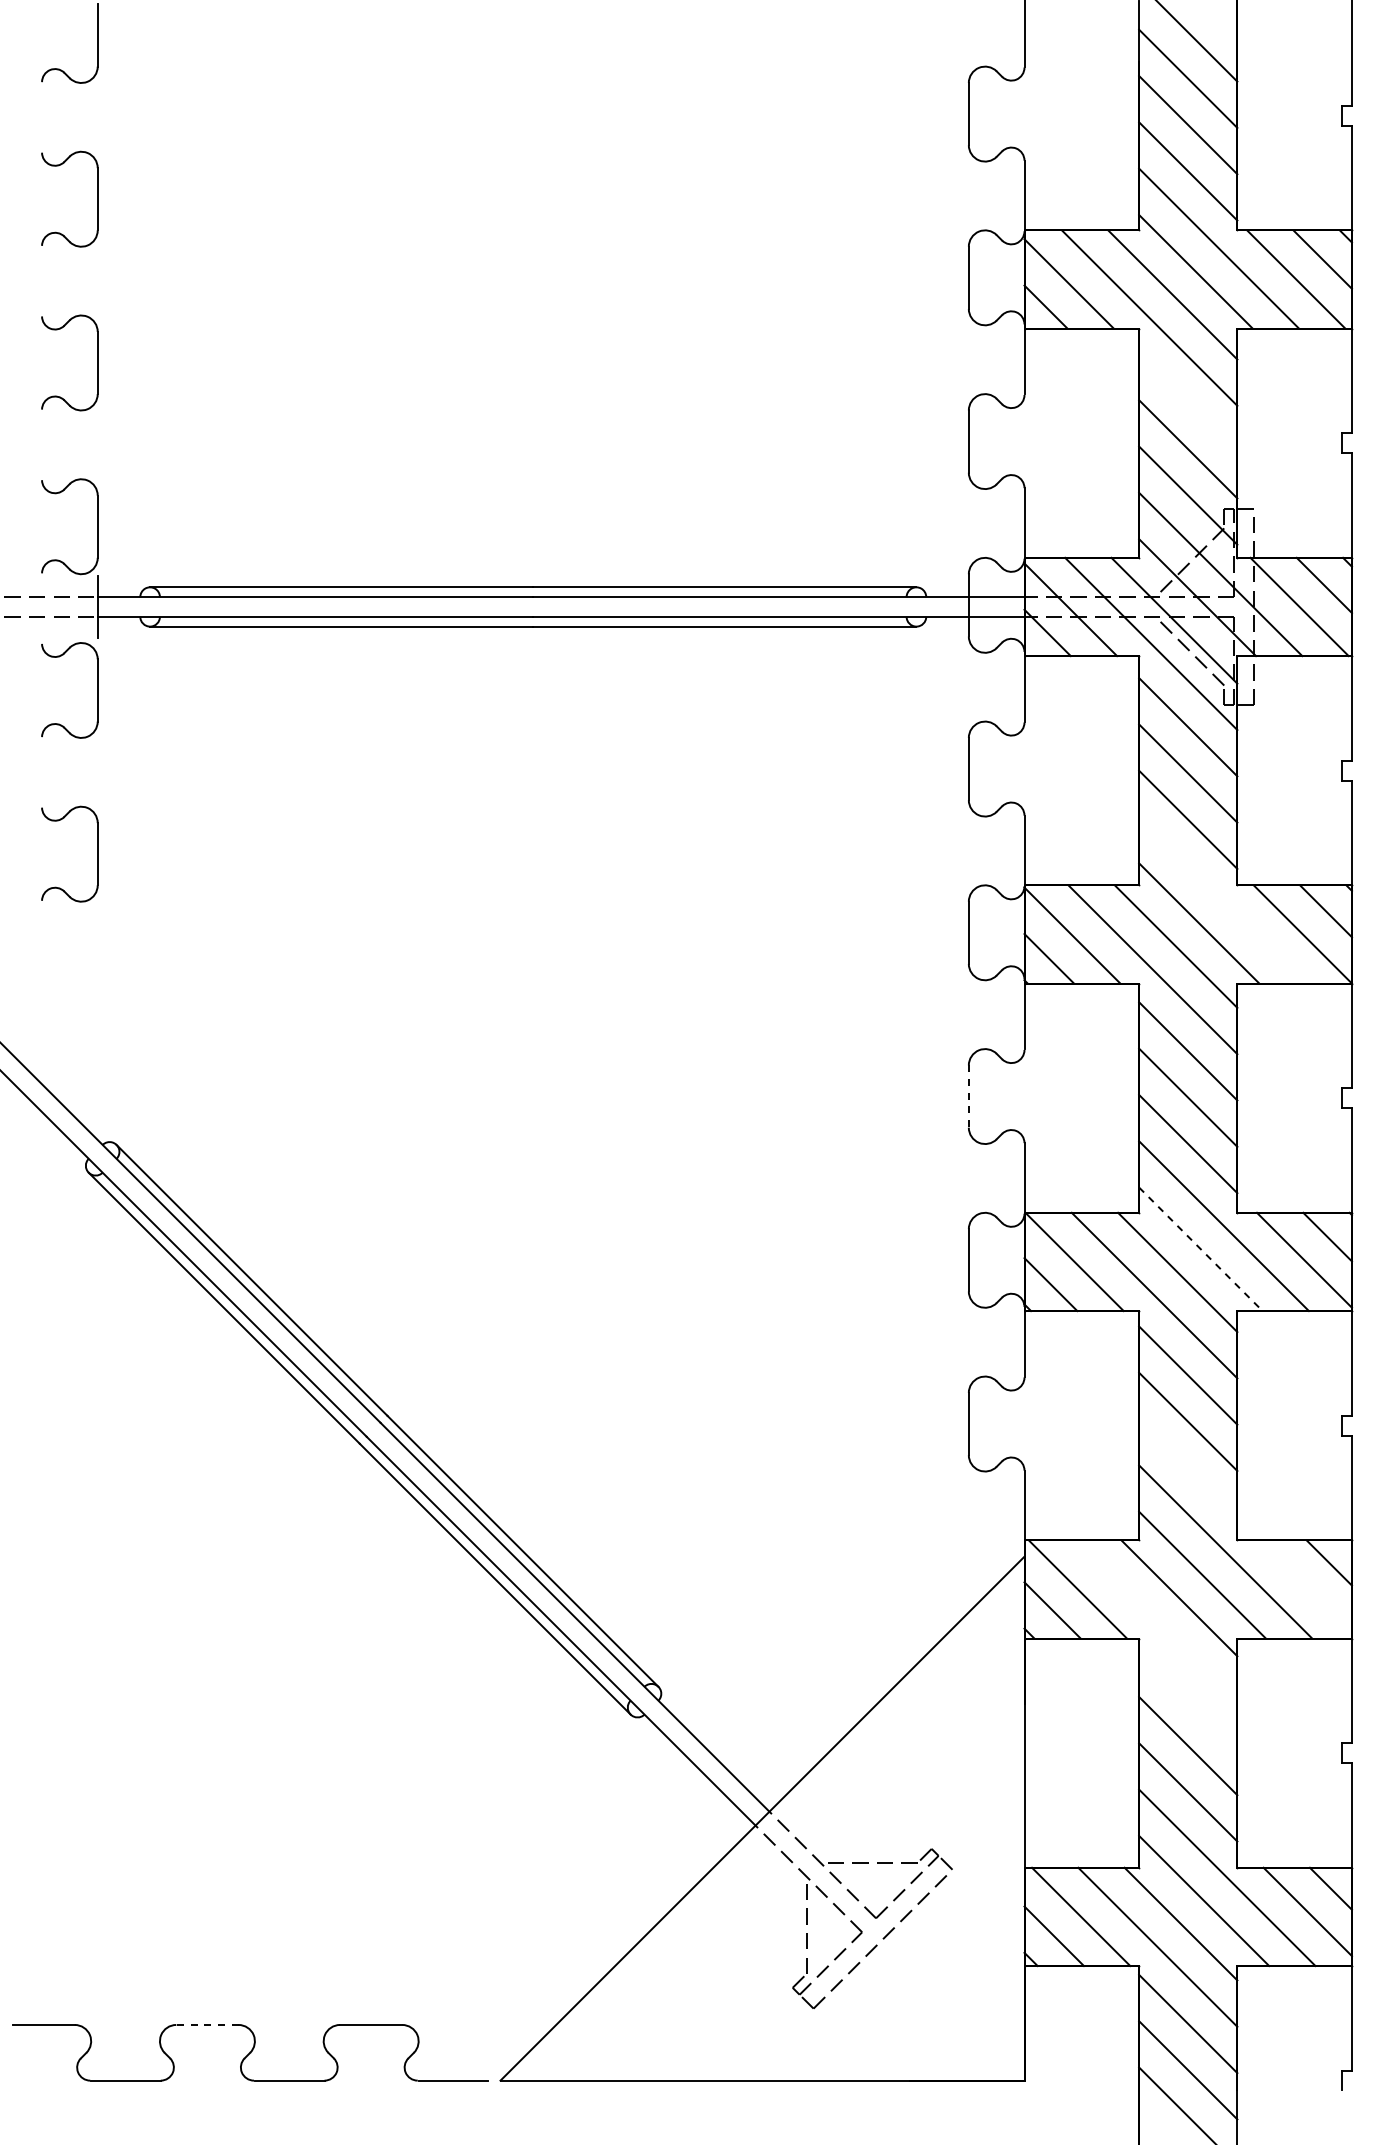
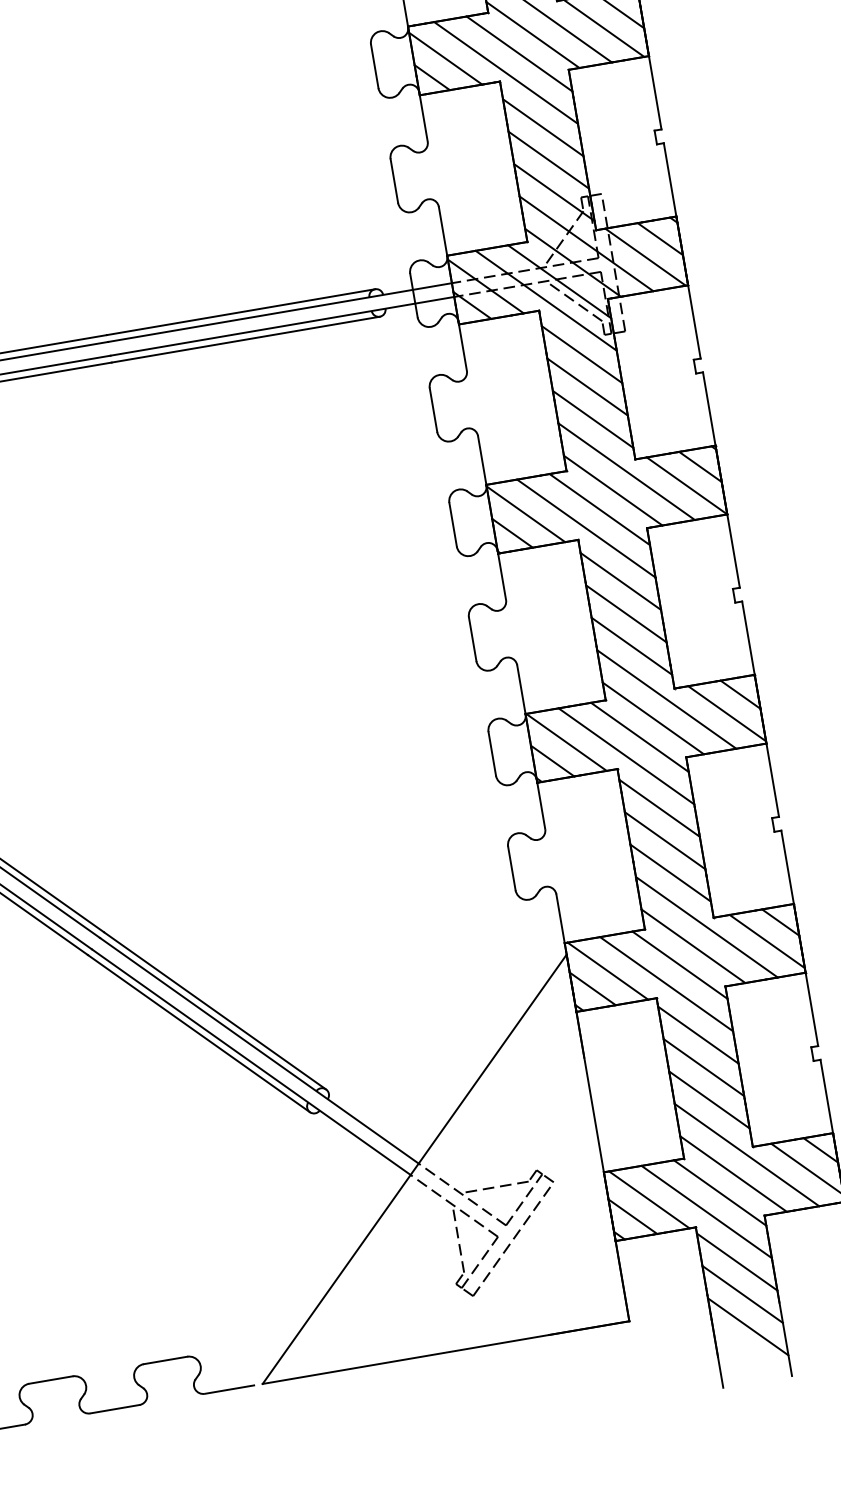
line: (1188, 402) -> (543, 127), added
line: (1222, 900) -> (626, 471), added
line: (968, 1097) -> (472, 640), dashed -> solid
line: (1201, 1249) -> (653, 718), dashed -> solid
line: (1188, 1468) -> (670, 873), added
line: (1305, 1585) -> (766, 941), added
line: (1156, 1621) -> (666, 984), added
line: (1188, 1699) -> (698, 1034), added
line: (206, 2024) -> (50, 1379), dashed -> solid

